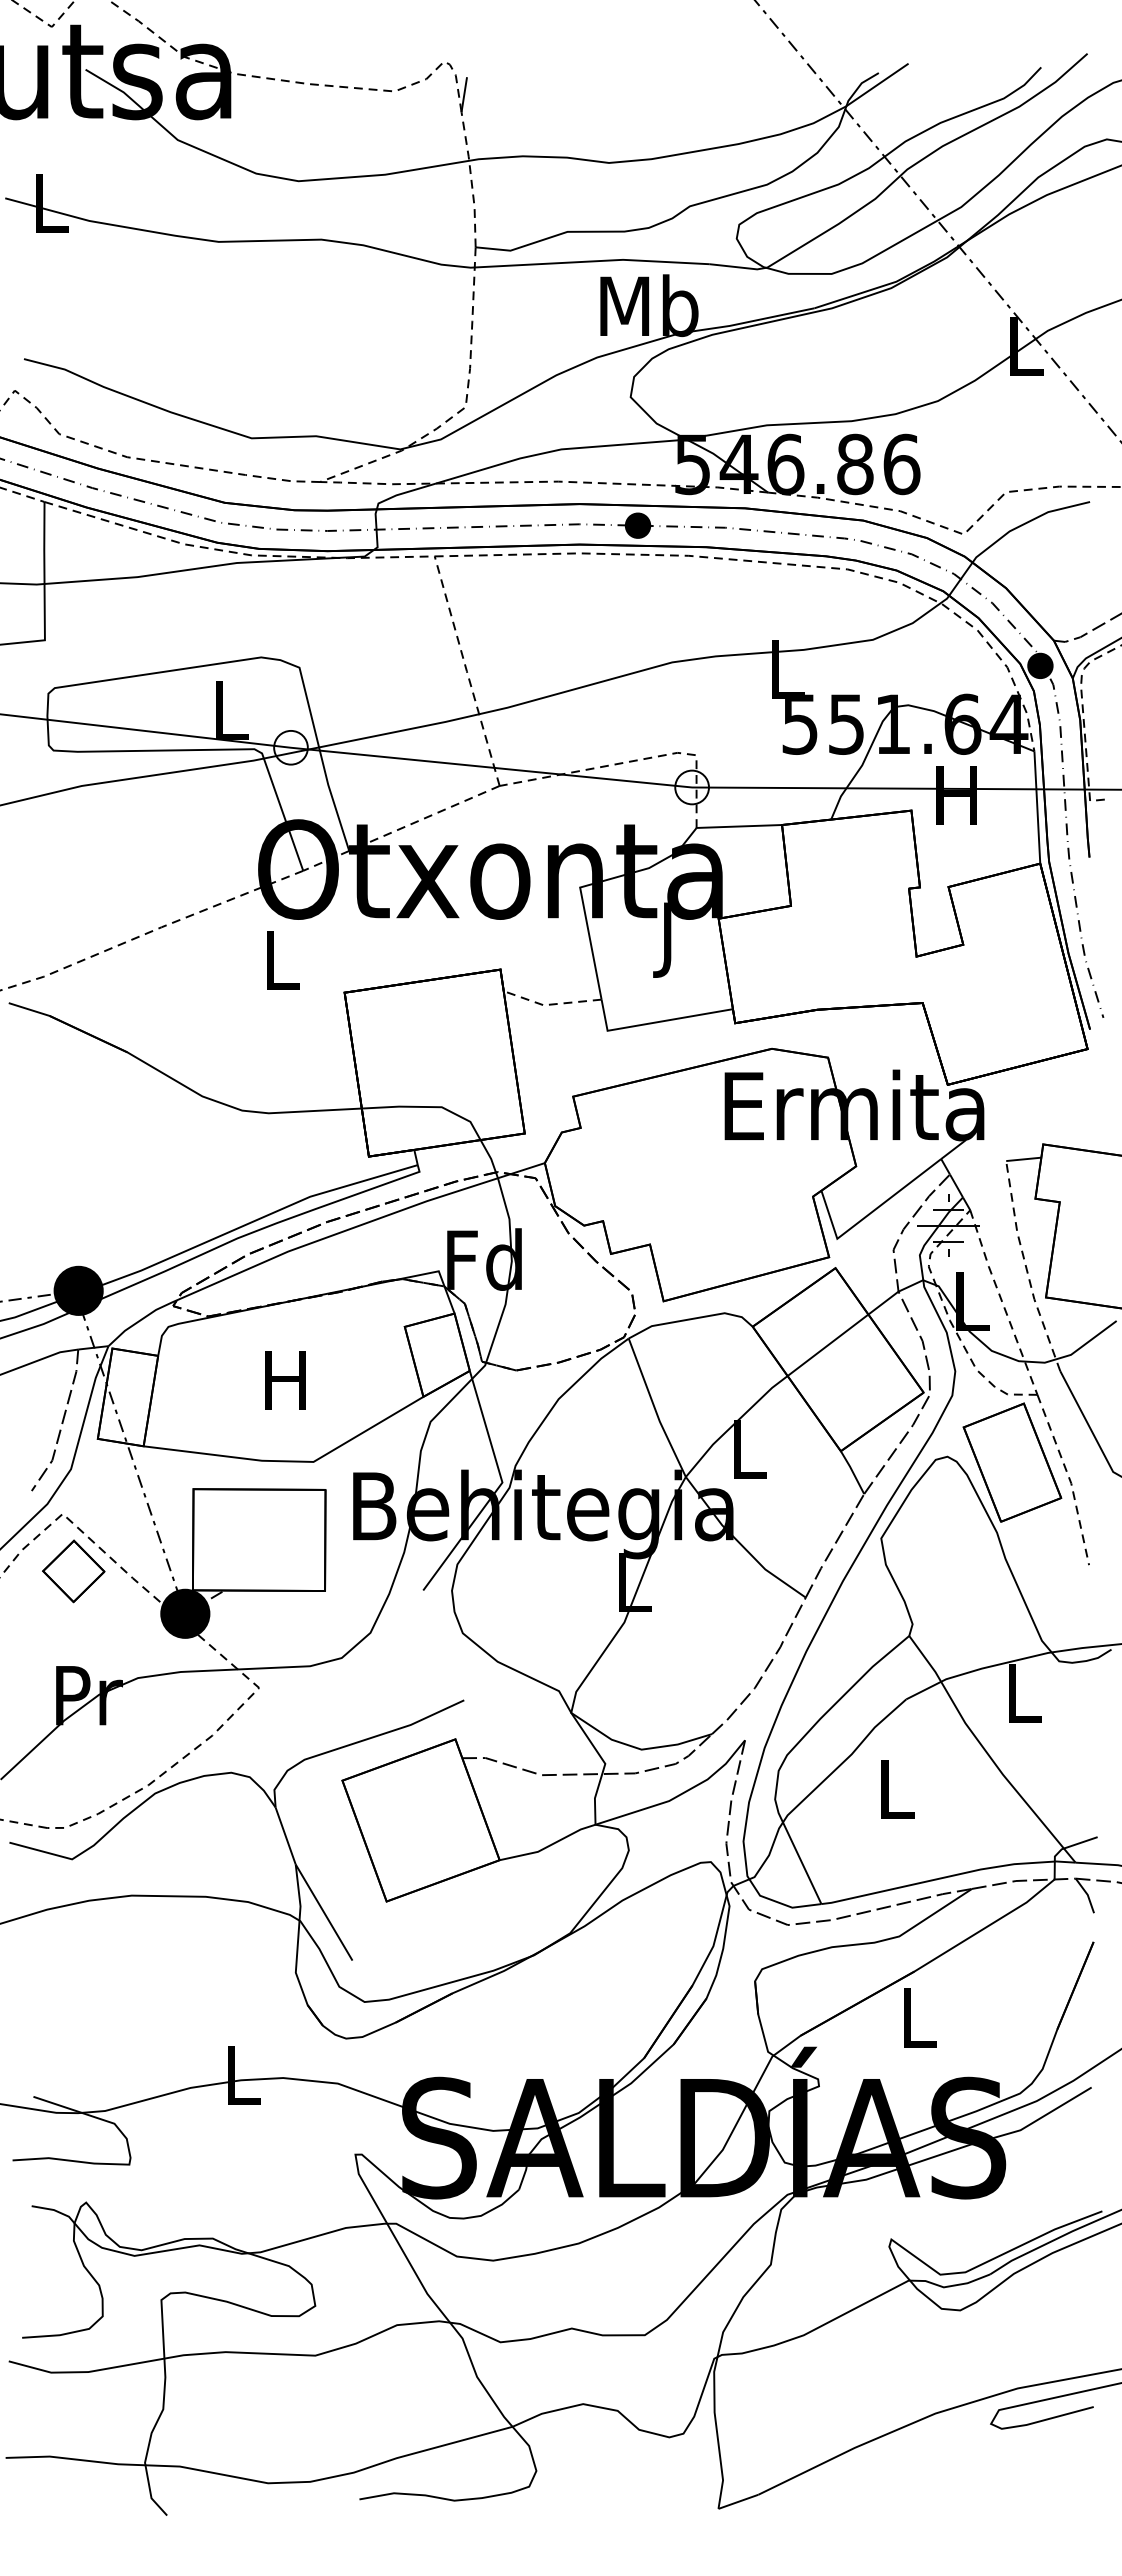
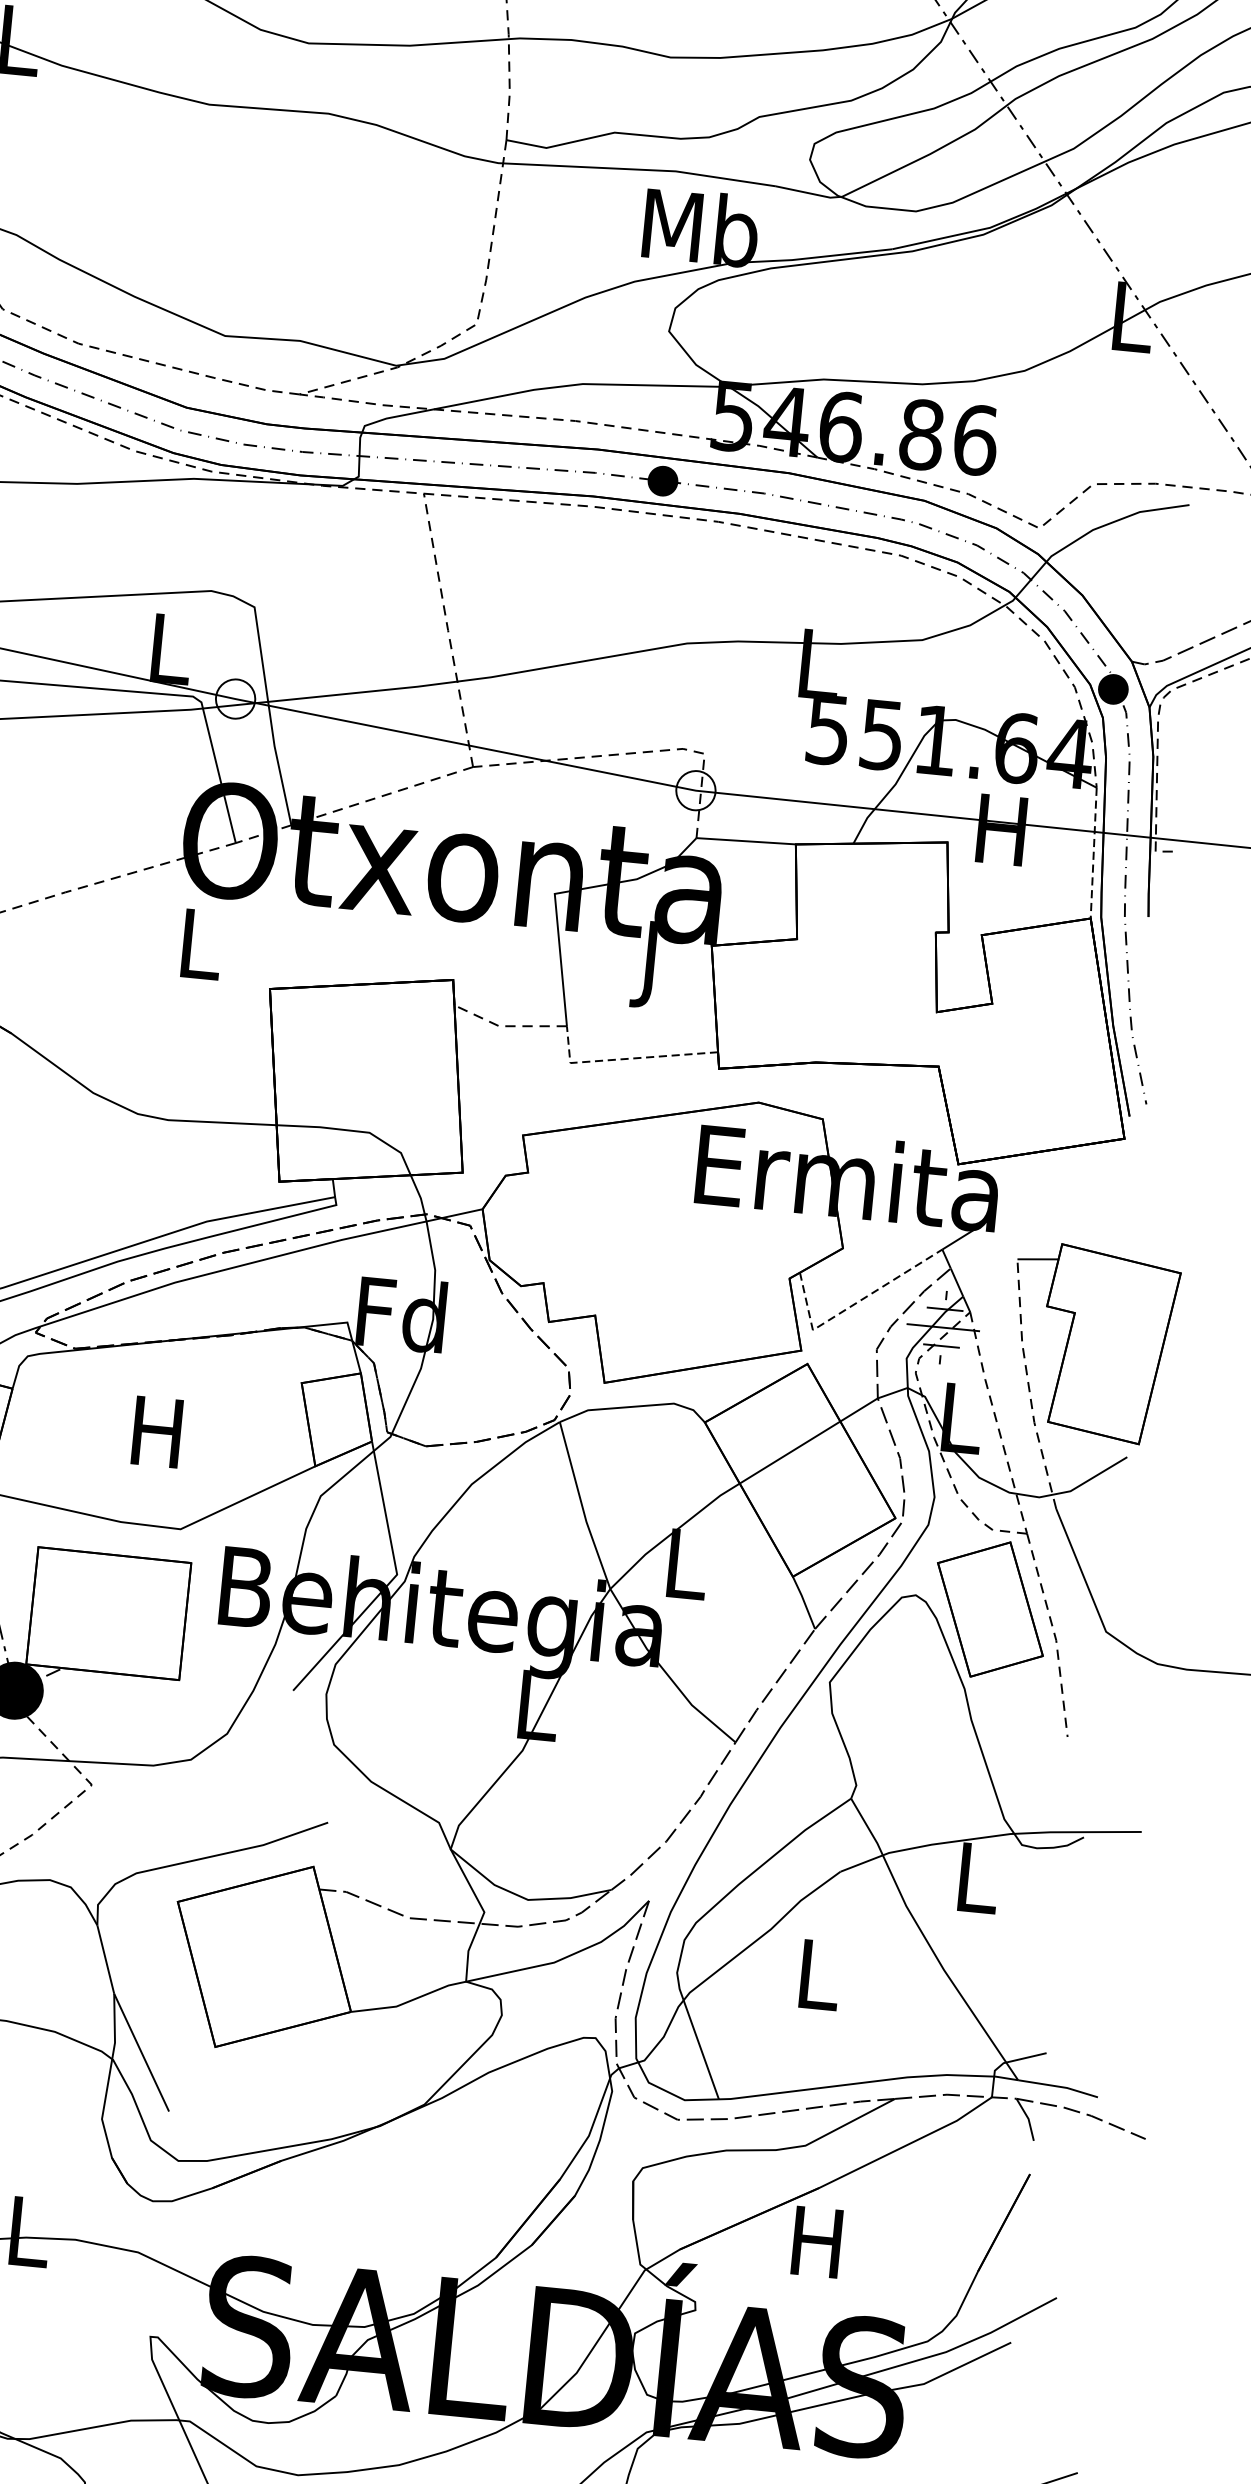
line: (1037, 808) -> (1093, 854), solid -> dashed
line: (653, 1022) -> (624, 1058), solid -> dashed
line: (869, 1214) -> (852, 1305), solid -> dashed
text: (917, 2017) -> (817, 2241), L -> H

